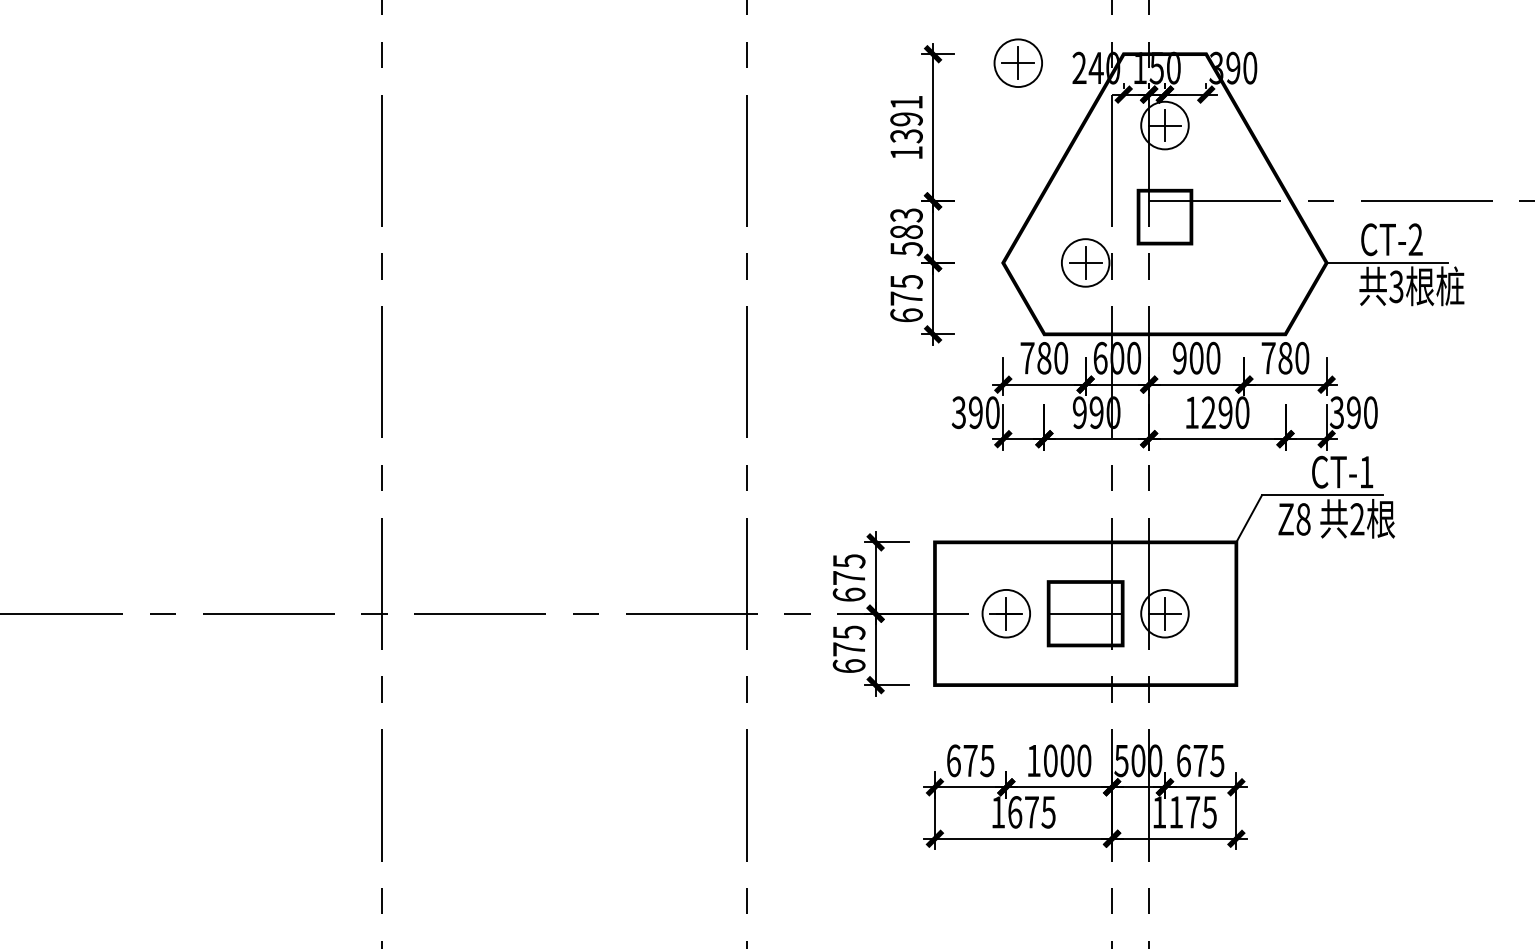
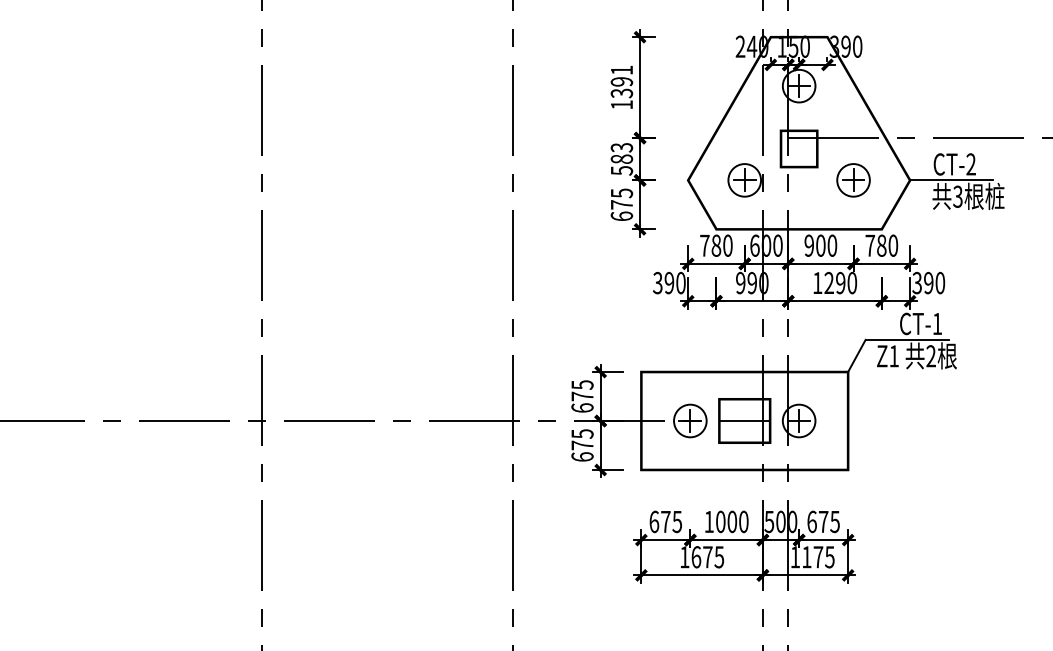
part: (1018, 63) -> (853, 180), moved
text: (1302, 519) -> (893, 356), Z8 -> Z1

